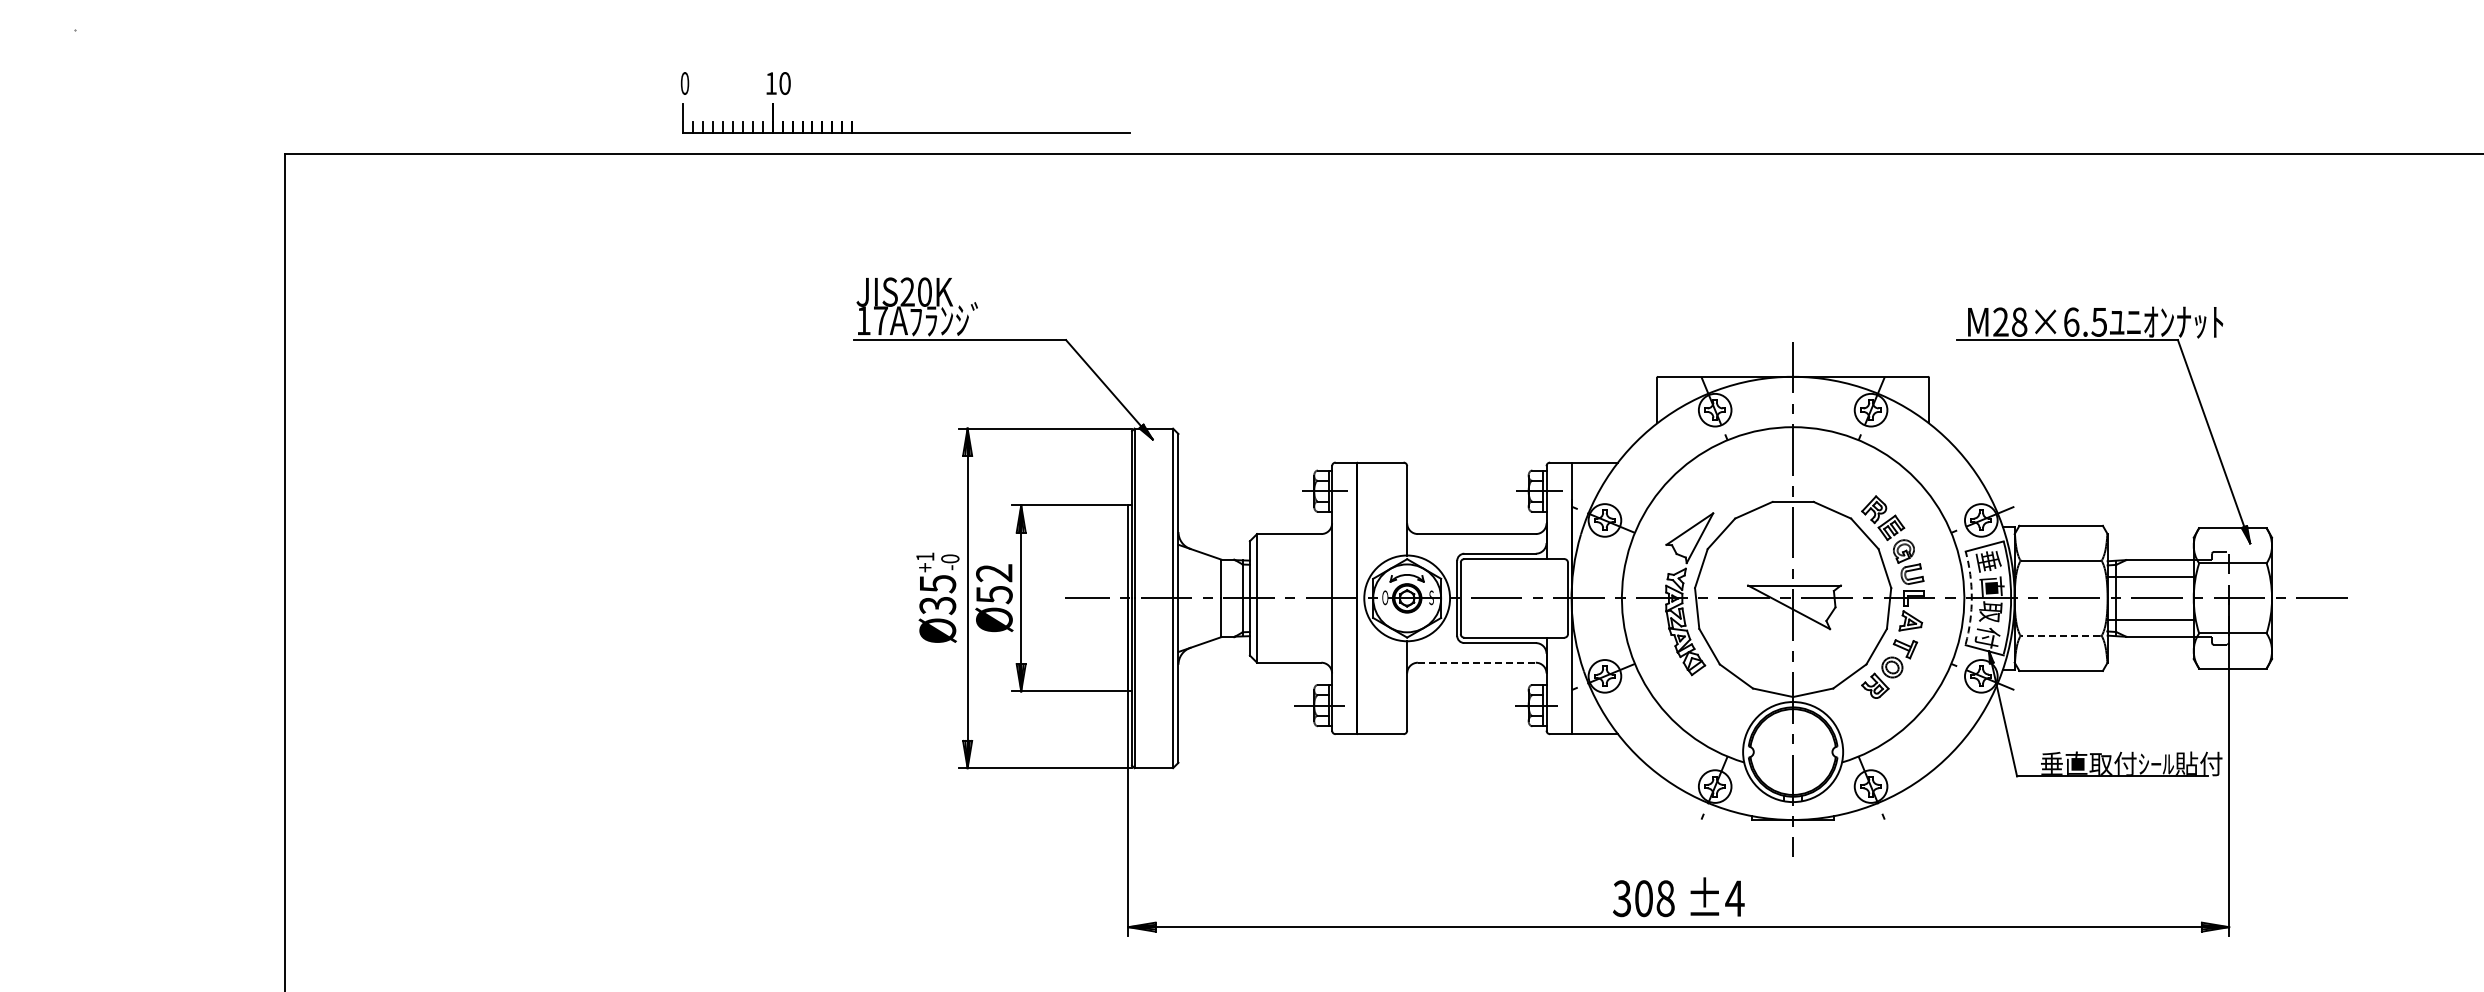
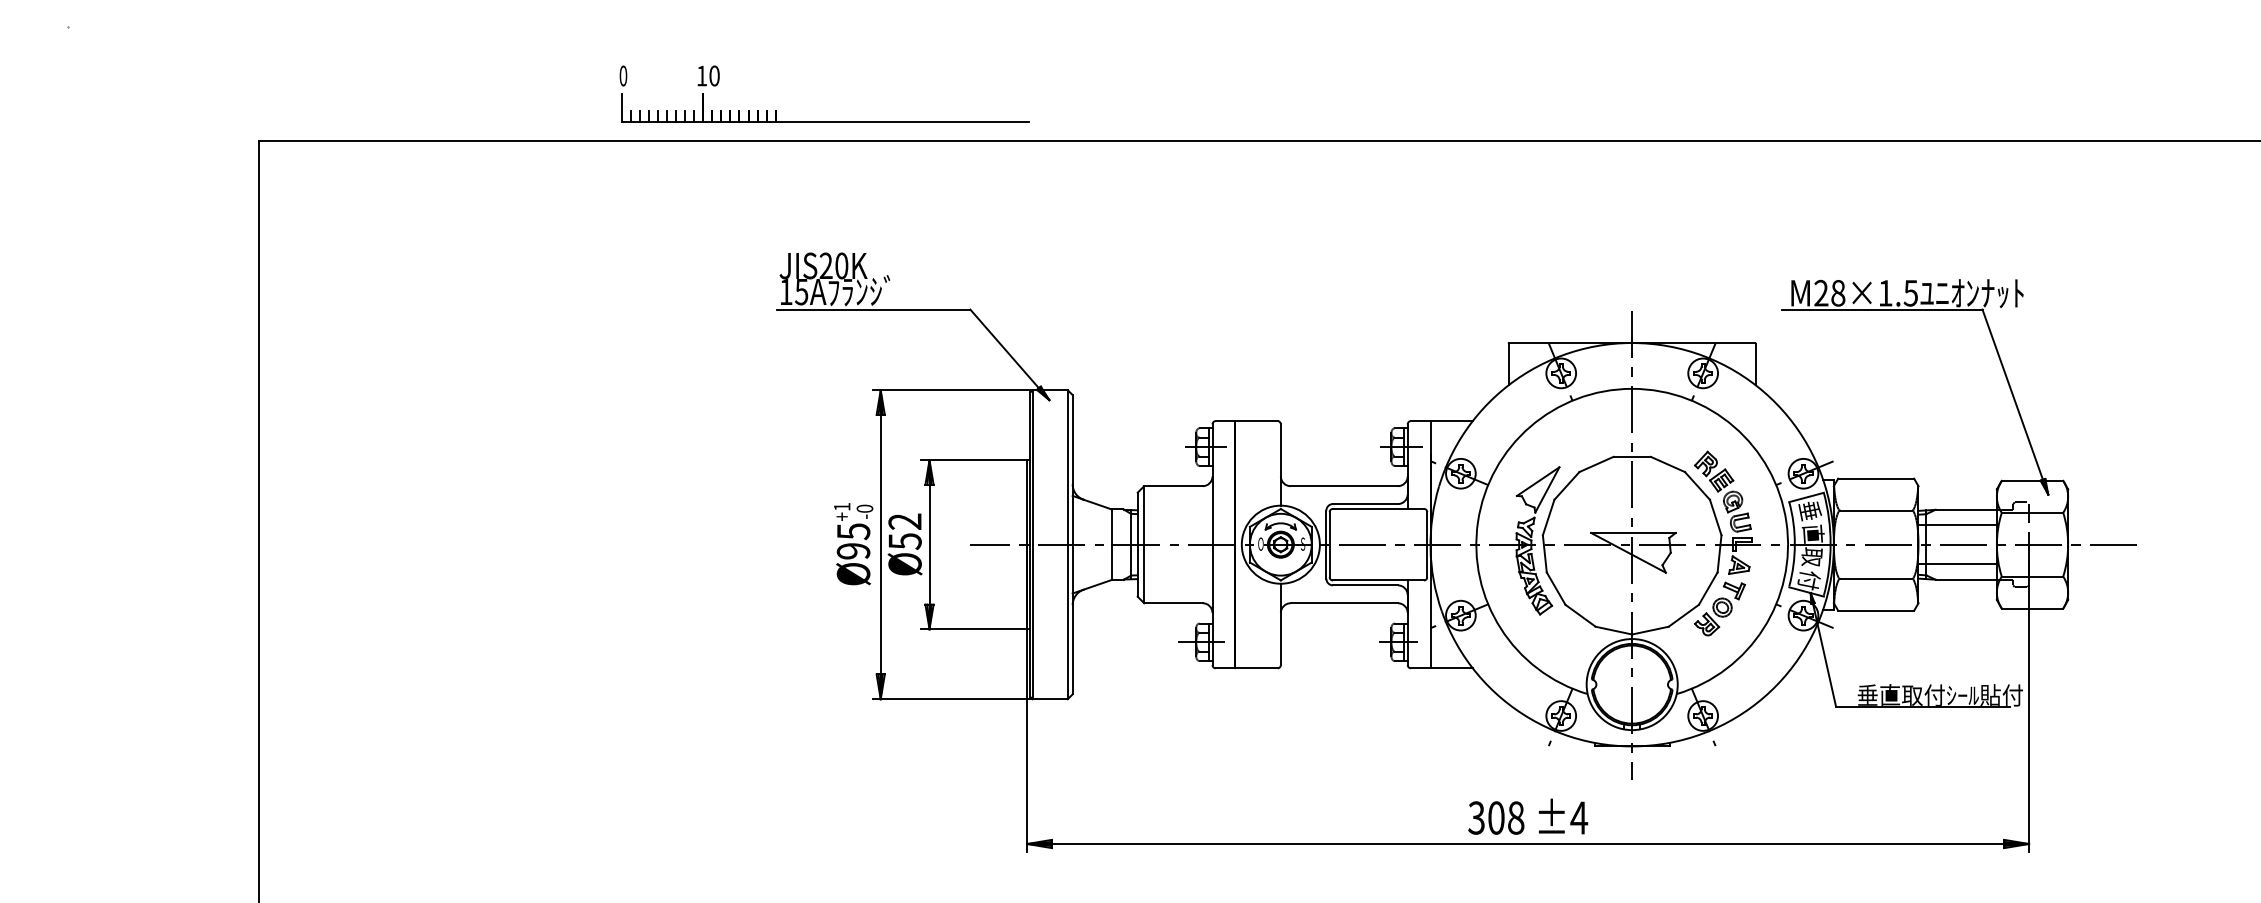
text: (880, 320) -> (801, 291), 17A -> 15A
text: (2071, 321) -> (1885, 292), M28×6.5 -> M28×1.5
arc: (1971, 597) -> (1794, 543), dashed -> solid
text: (937, 605) -> (853, 551), Ø35 -> Ø95
line: (2060, 635) -> (1875, 578), dashed -> solid
line: (1476, 662) -> (1343, 603), dashed -> solid

